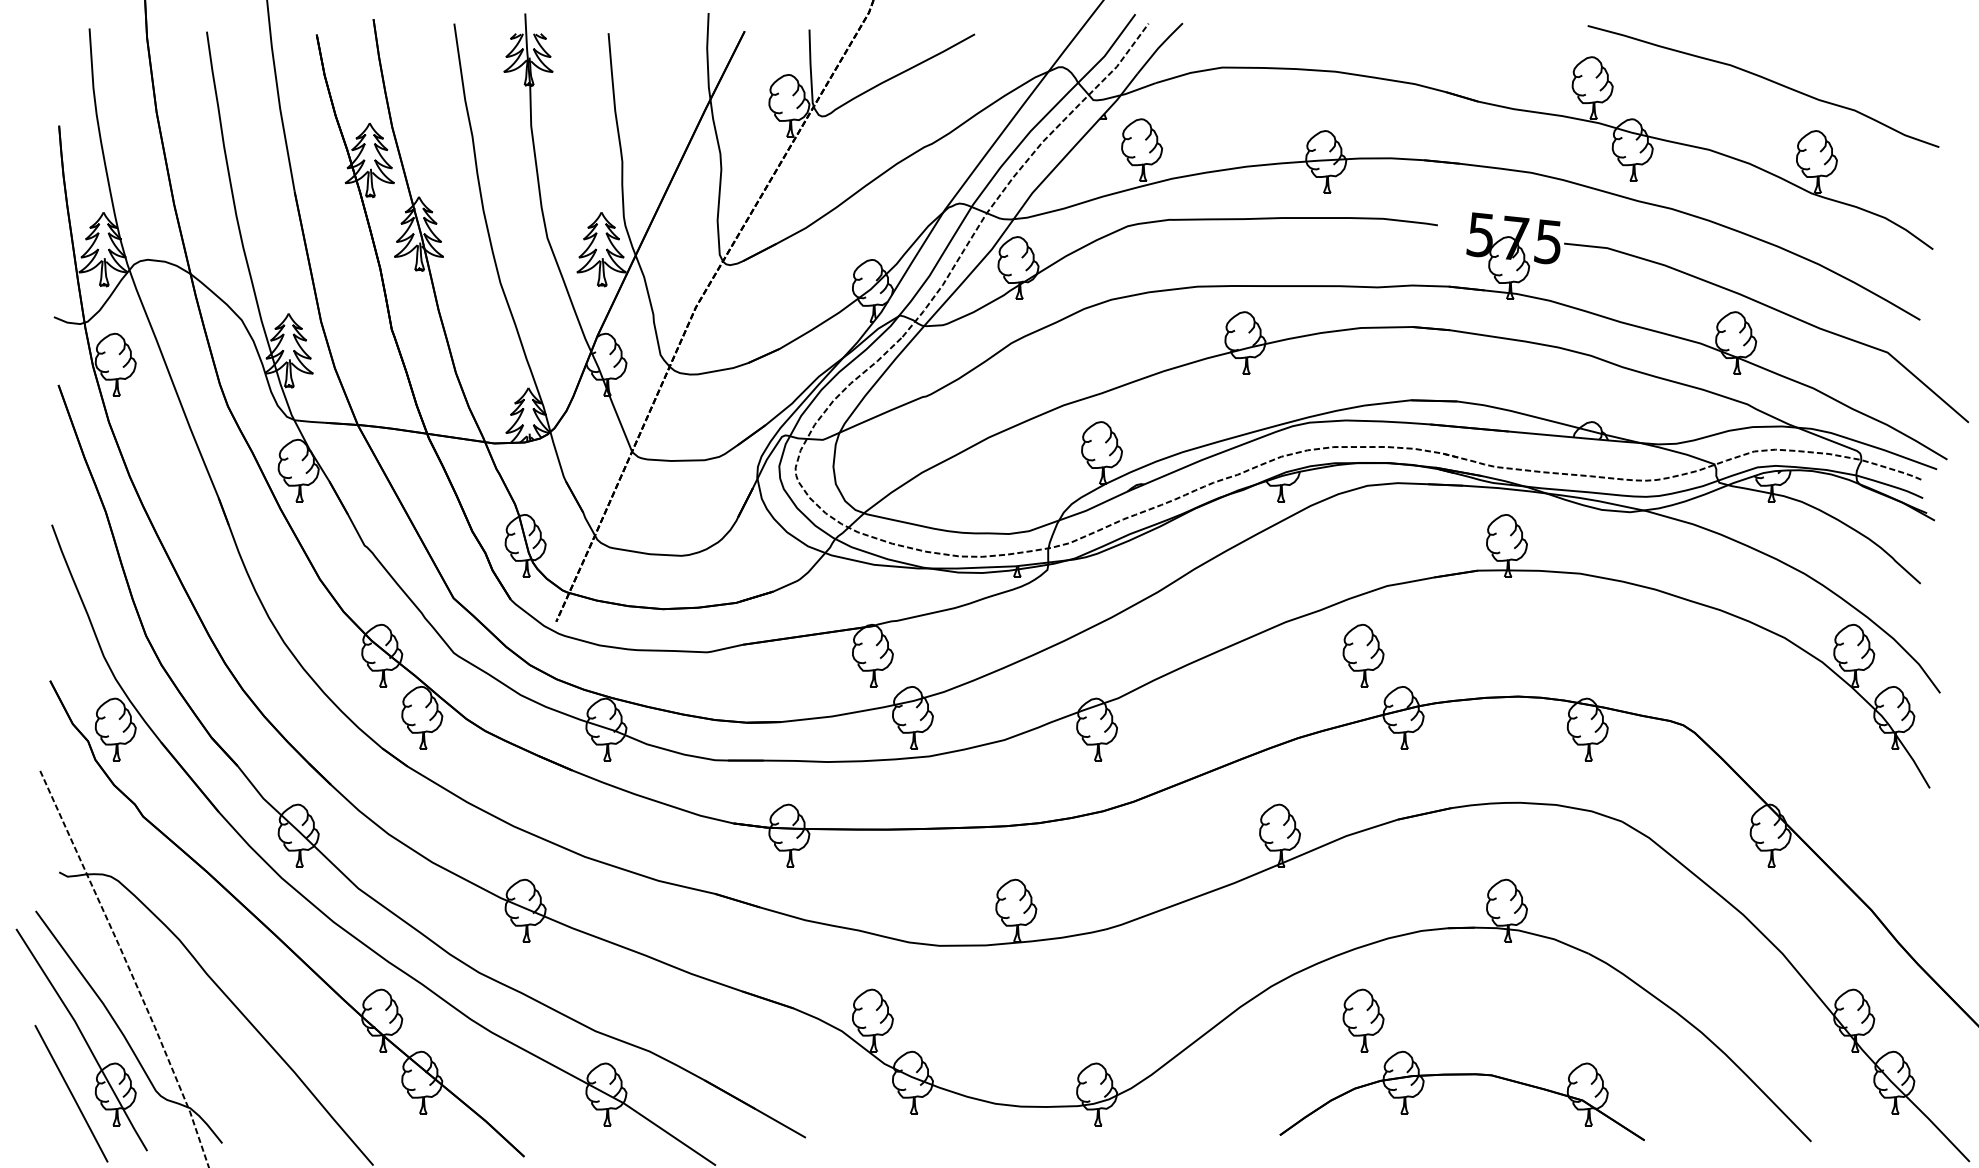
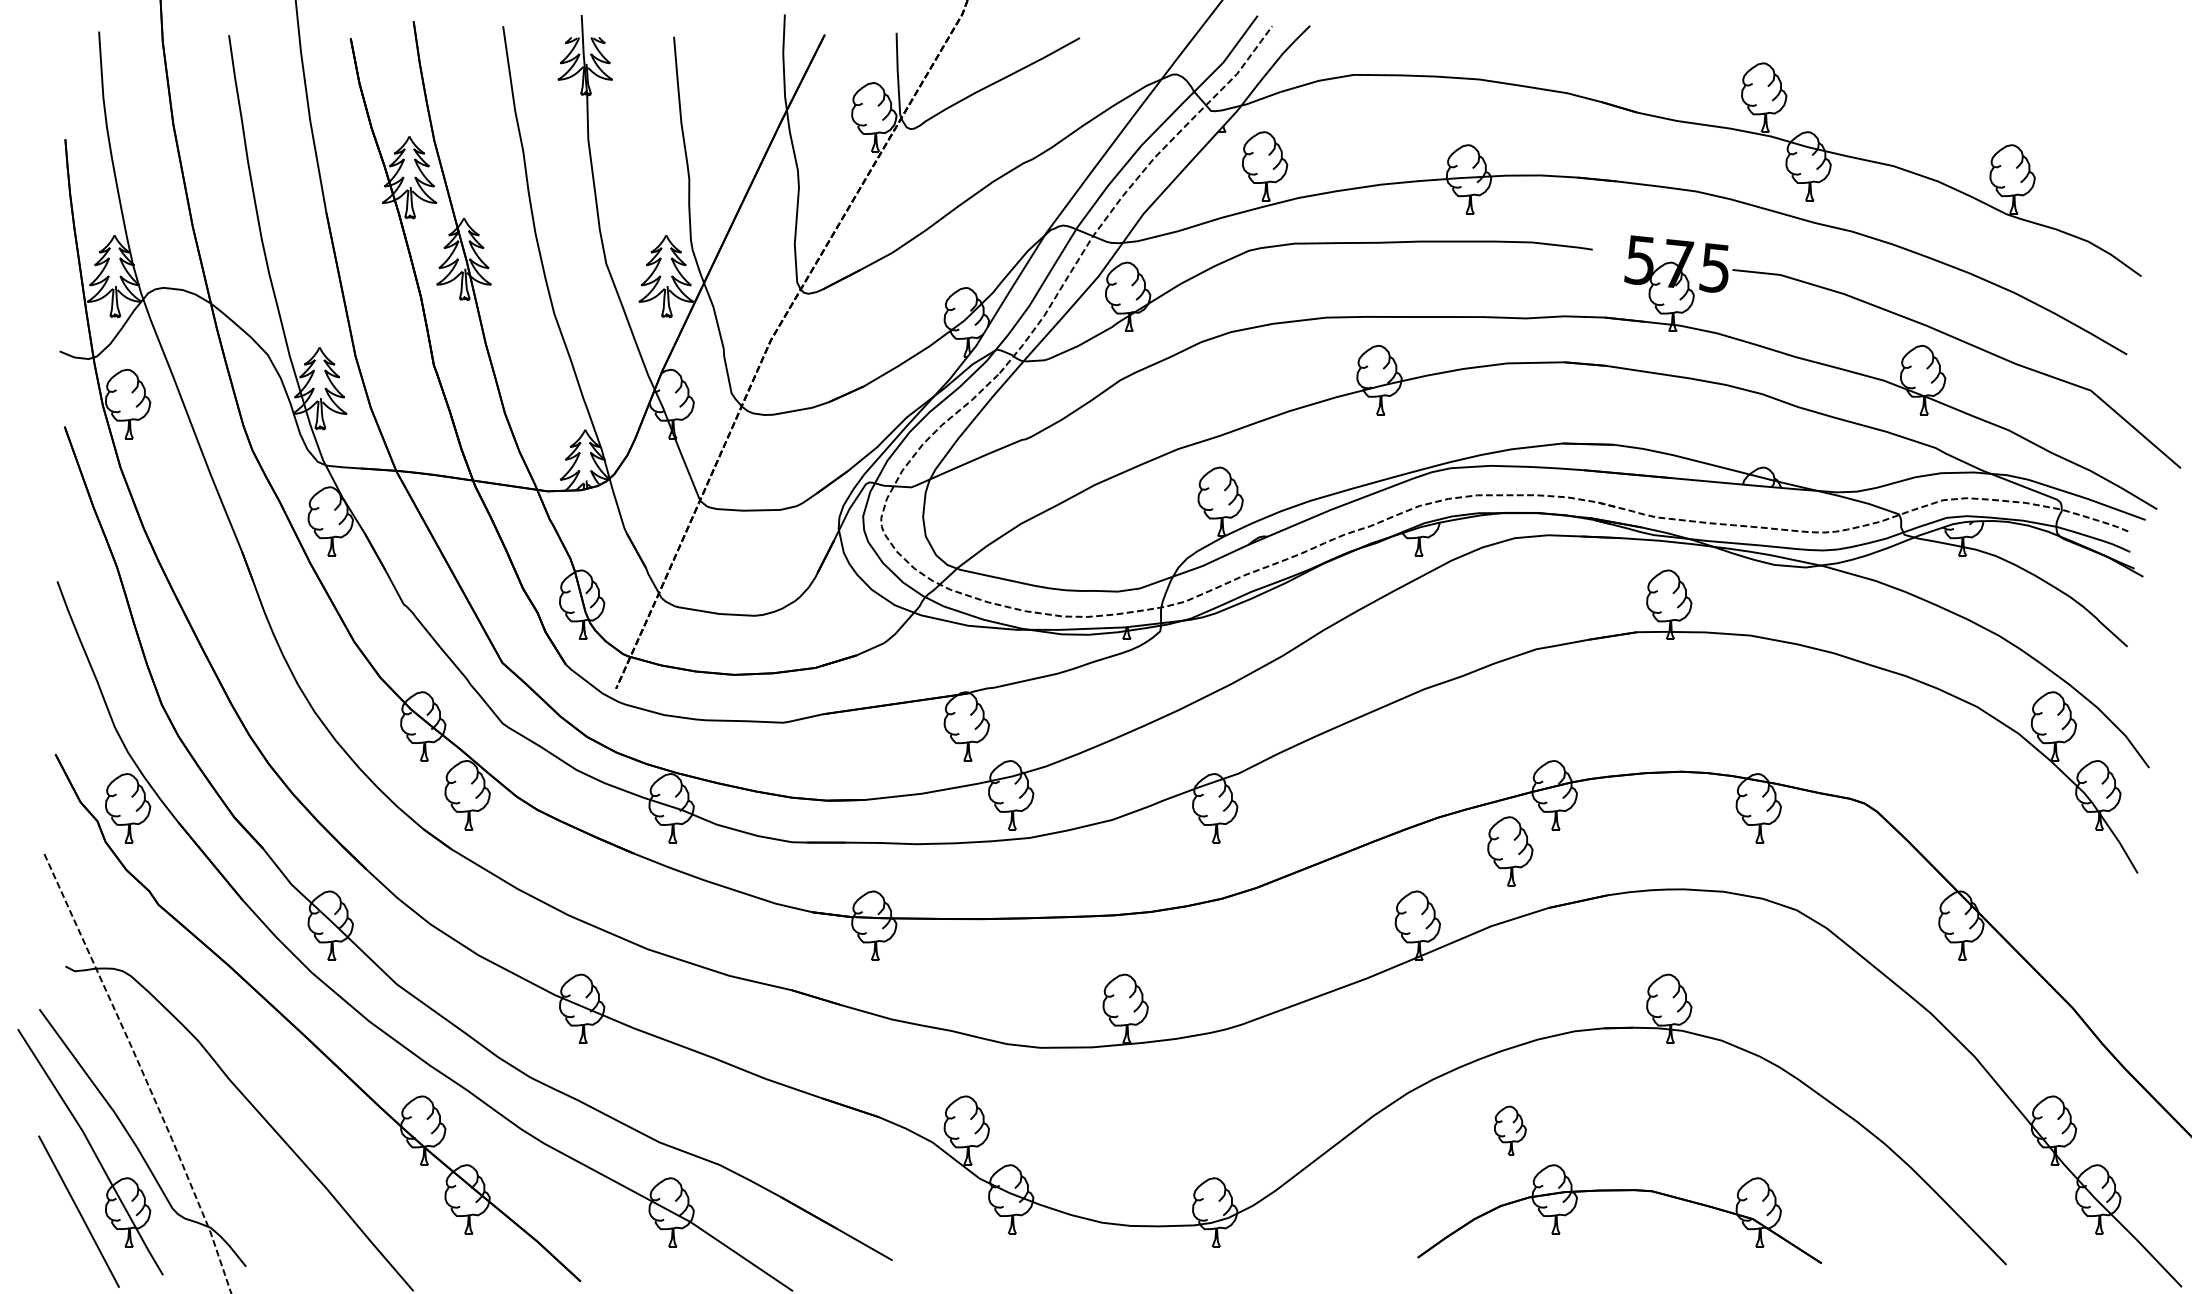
curve: (1766, 79) -> (1956, 88), removed
part: (1363, 655) -> (1510, 851), moved
part: (1363, 1020) -> (1510, 1130), size x0.7

